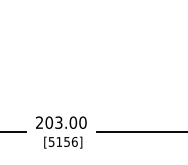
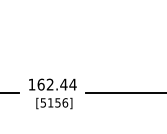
text: (61, 122) -> (52, 84), 203.00 -> 162.44

